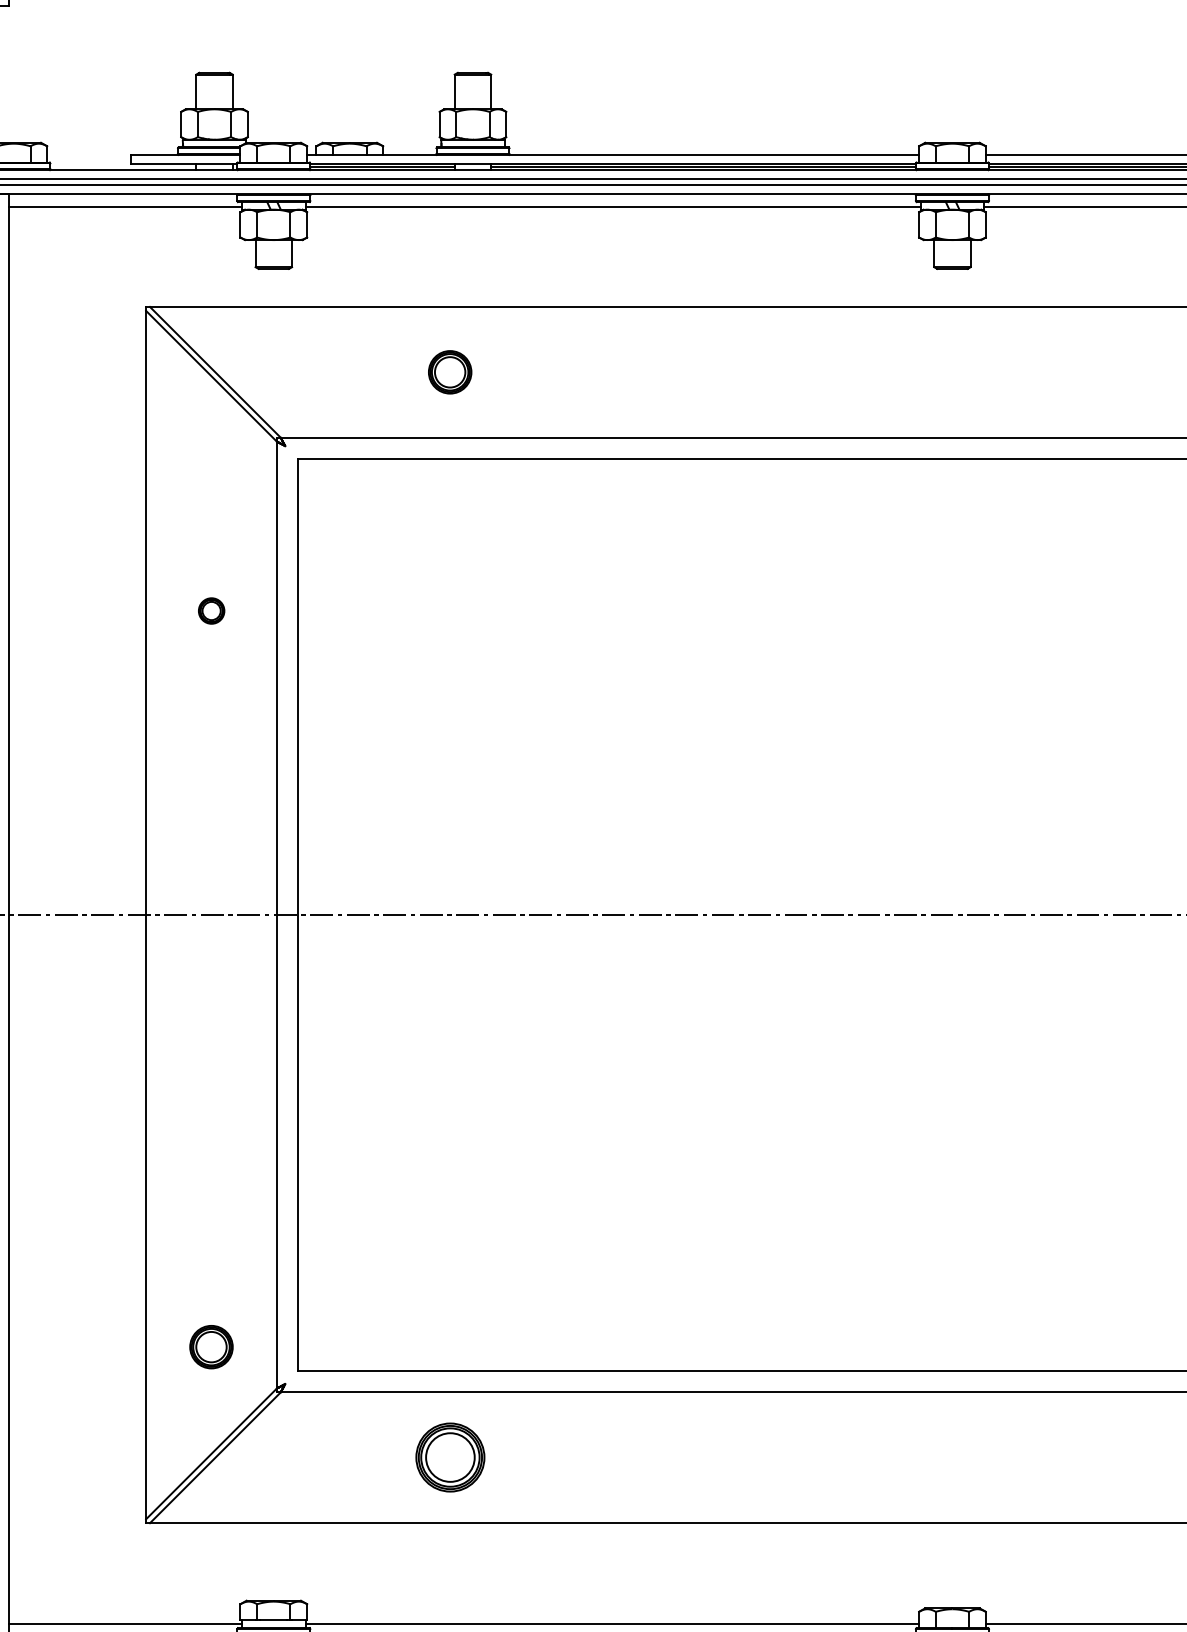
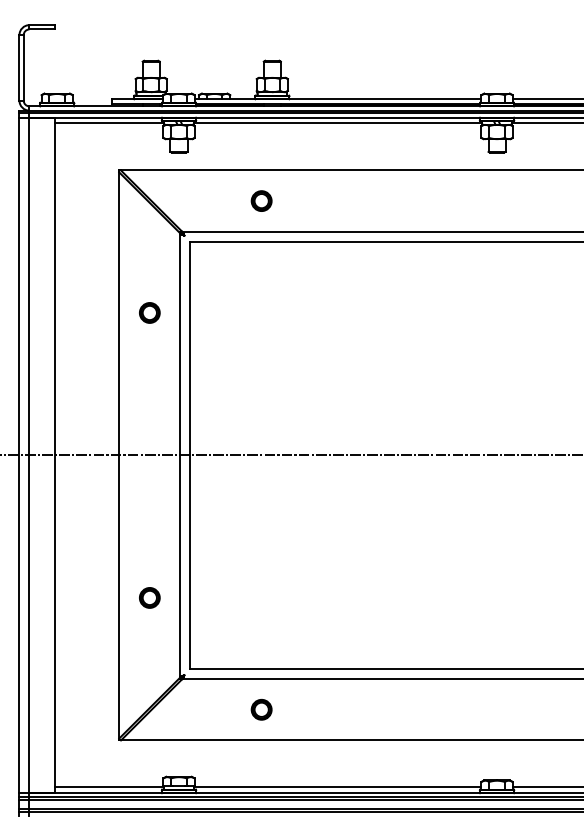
part: (210, 609) -> (149, 312), size x1.67
part: (210, 1346) -> (149, 597), moved
part: (449, 1457) -> (261, 709), size x0.62

